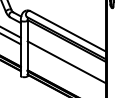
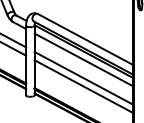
line: (66, 47) -> (83, 59), added
line: (66, 69) -> (83, 87), added

